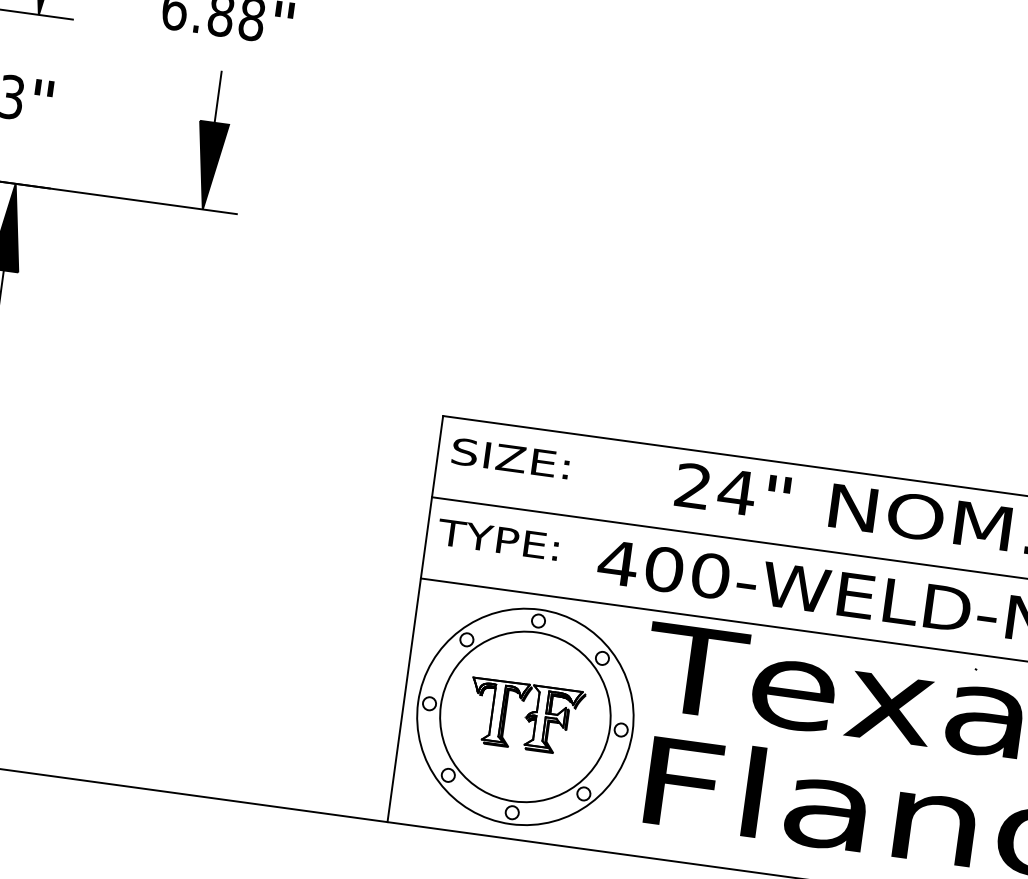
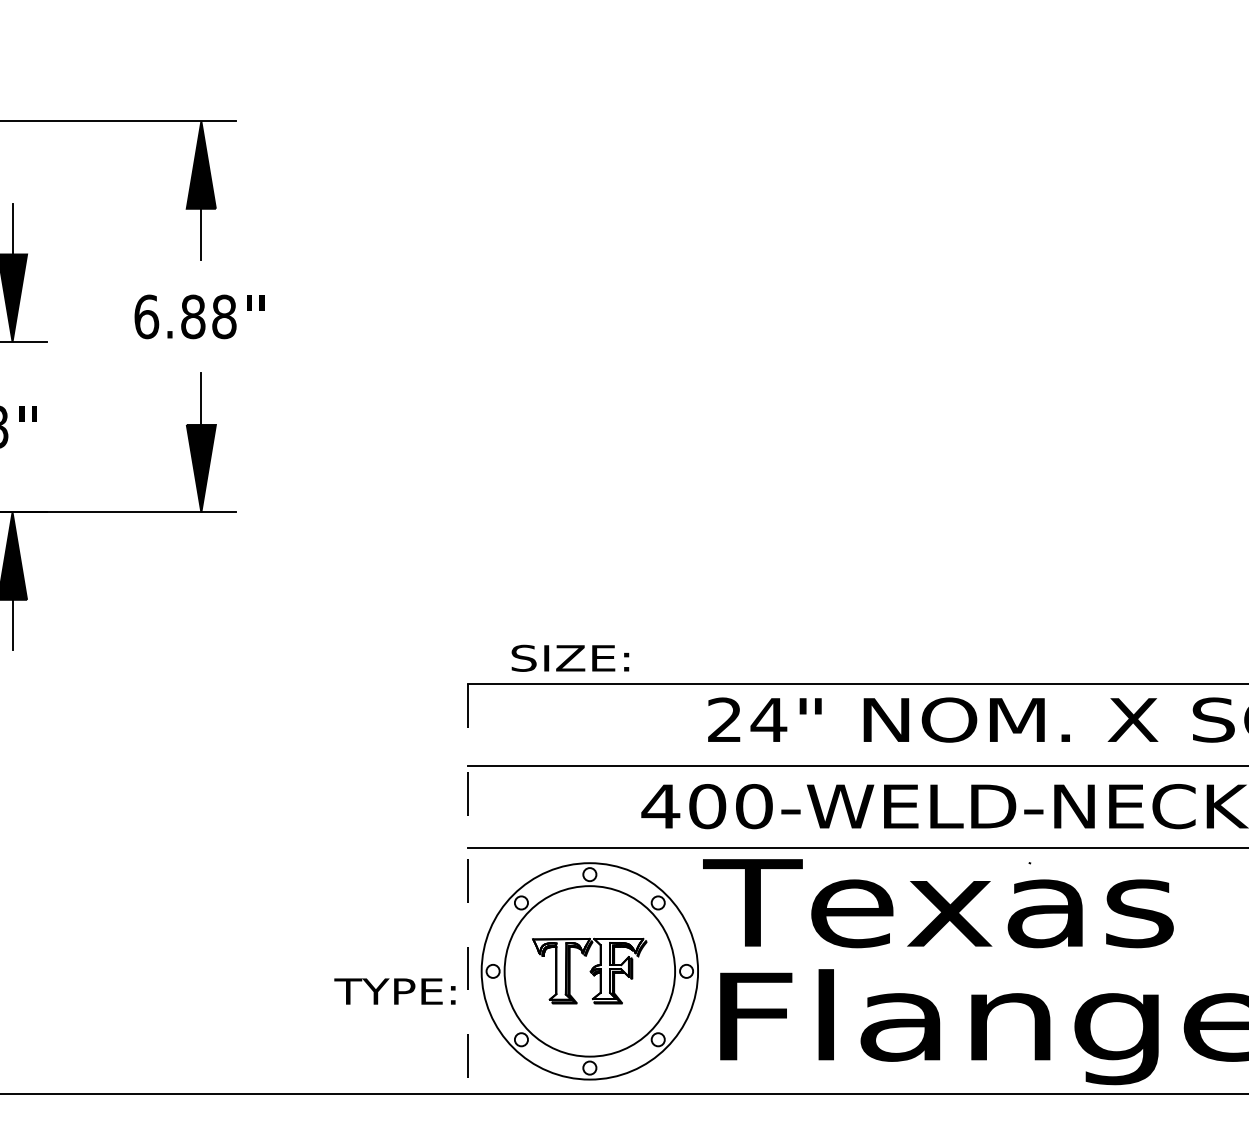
text: (511, 457) -> (570, 657), moved
text: (497, 539) -> (394, 991), moved
line: (415, 619) -> (467, 889), solid -> dashed

